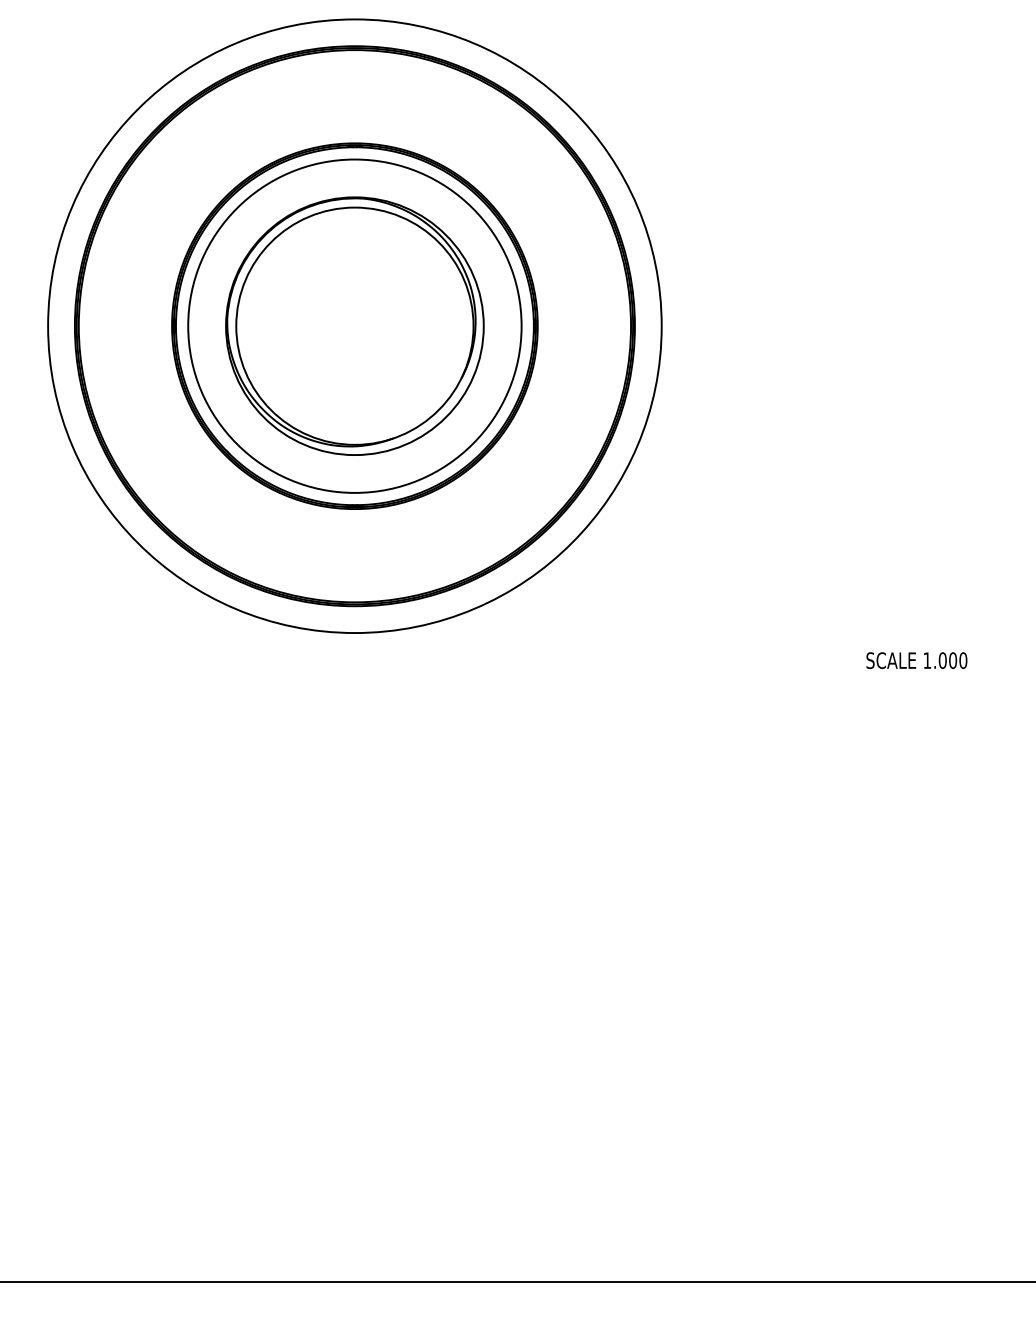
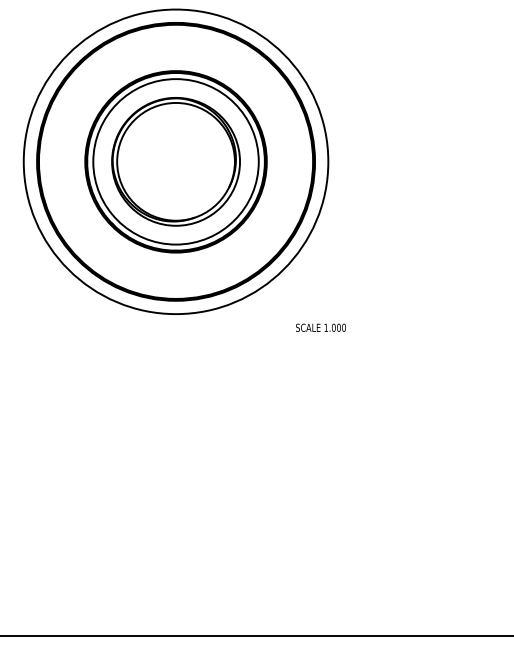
text: (915, 659) -> (320, 327), moved

